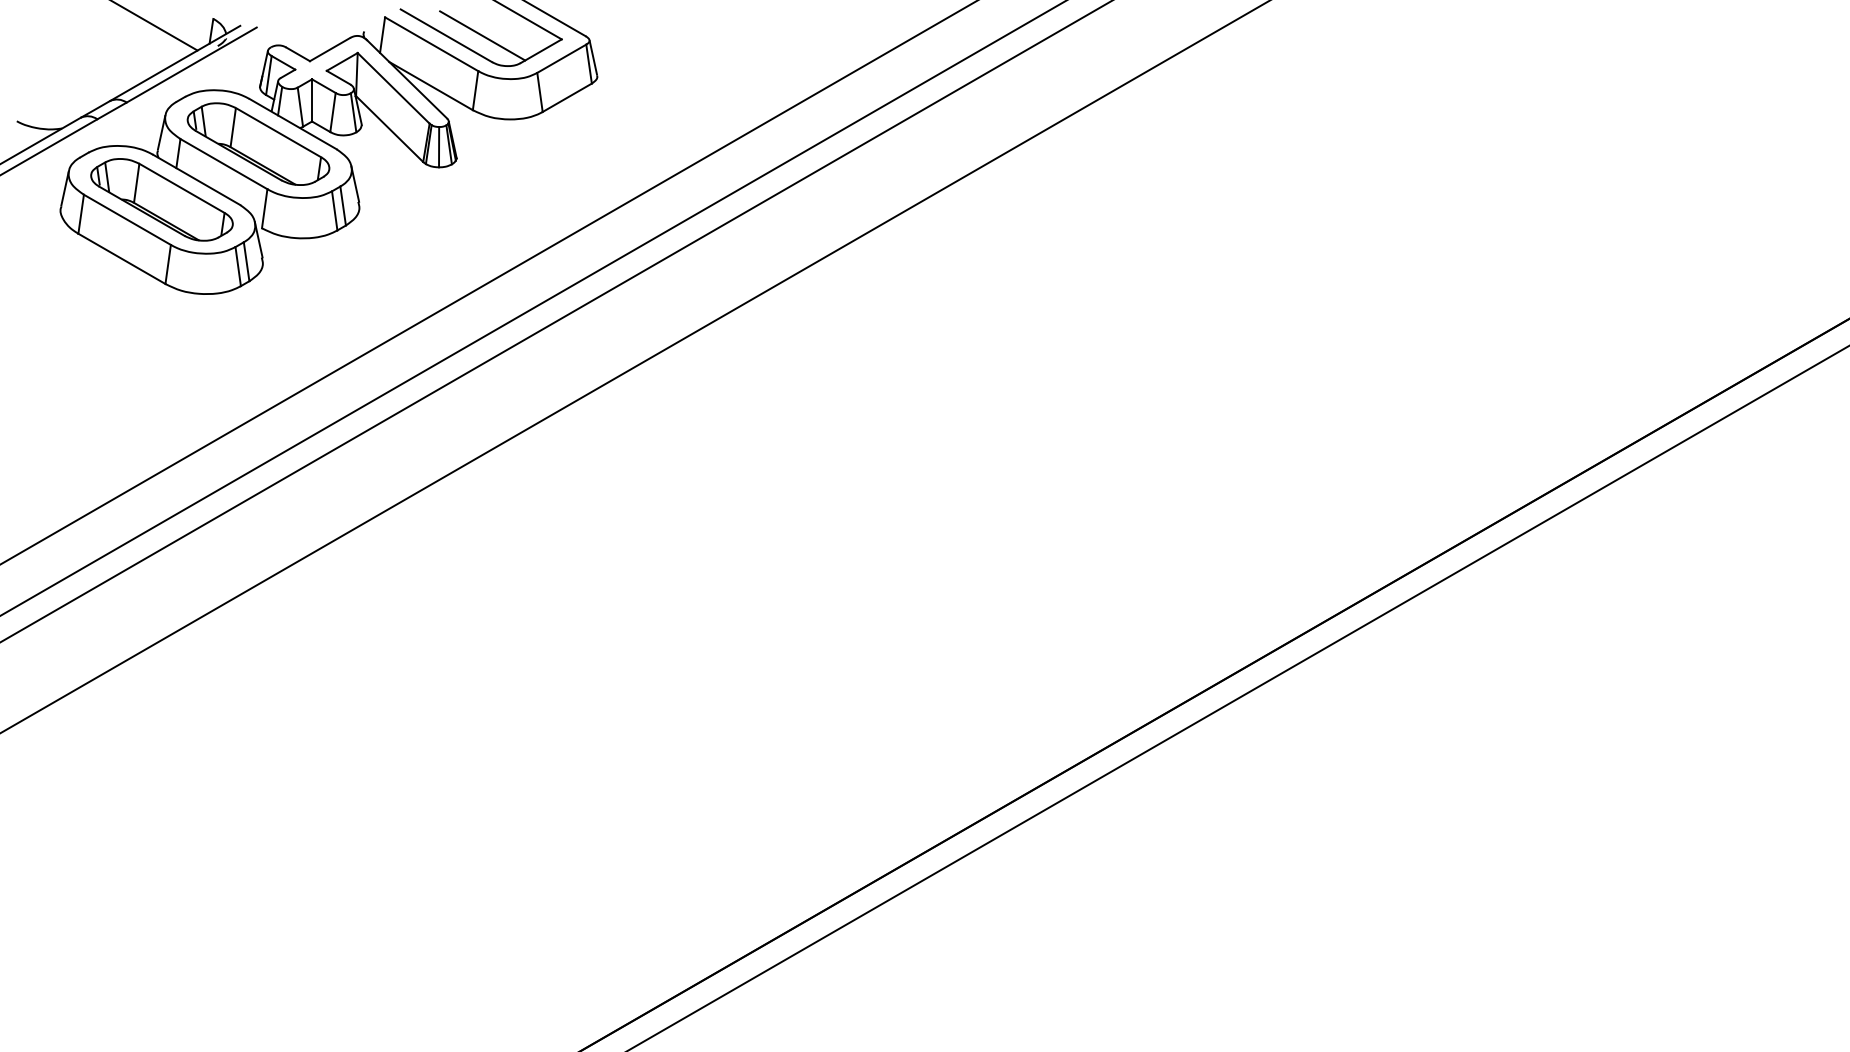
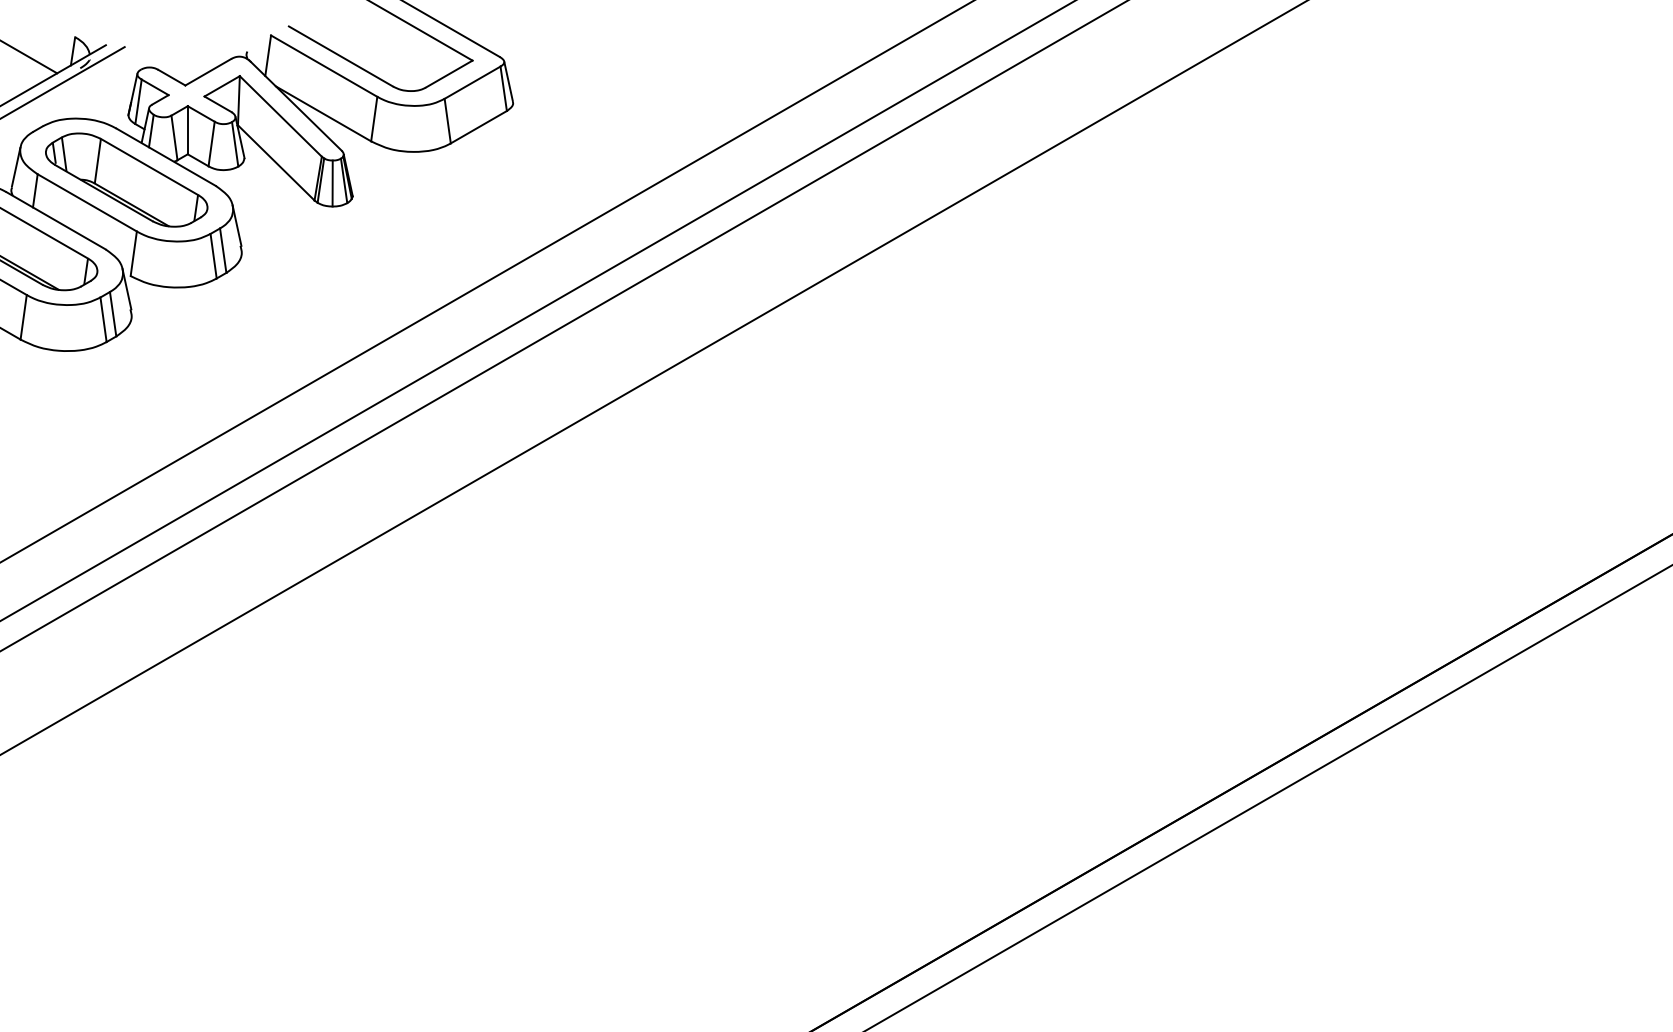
line: (482, 35) -> (382, 56), removed

